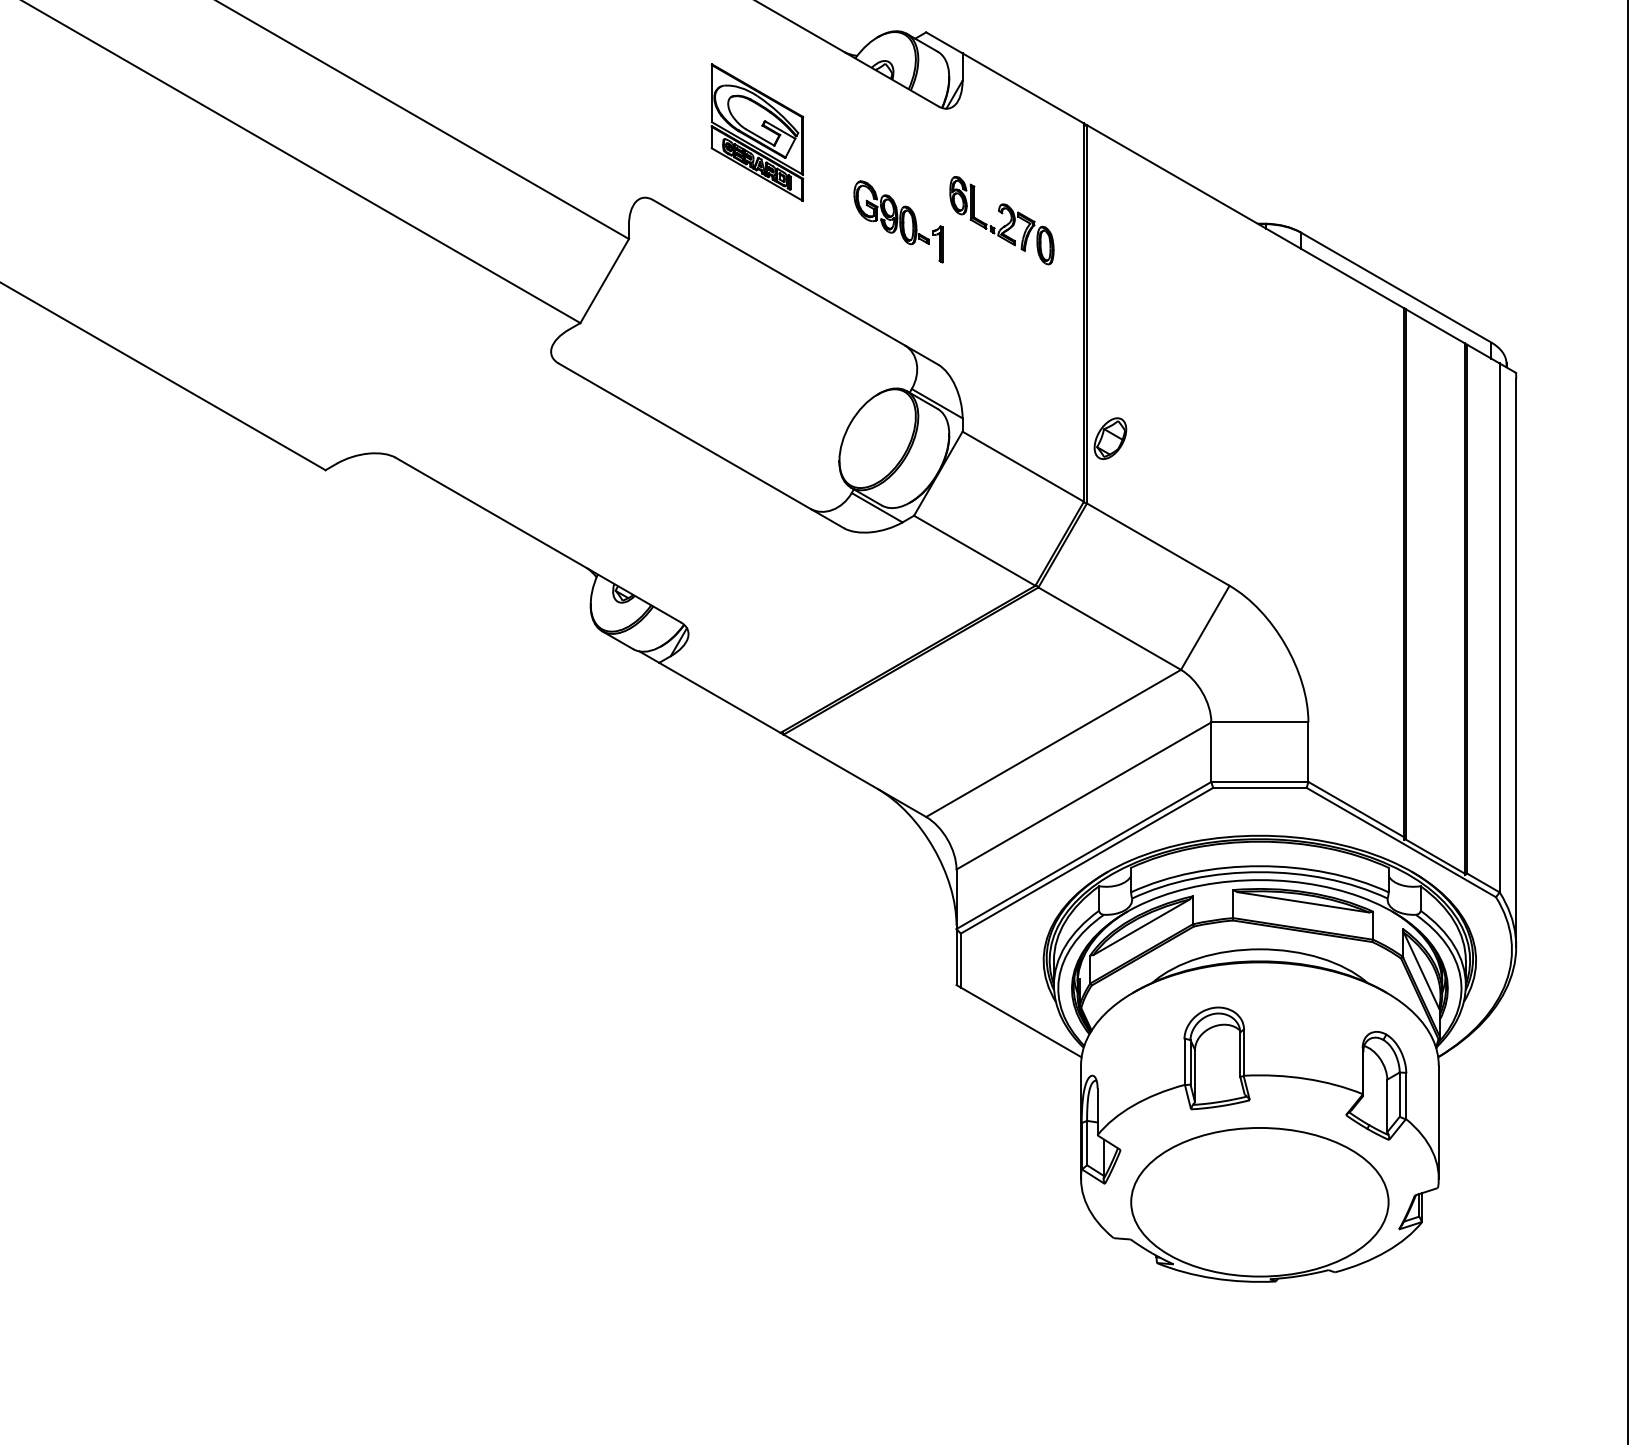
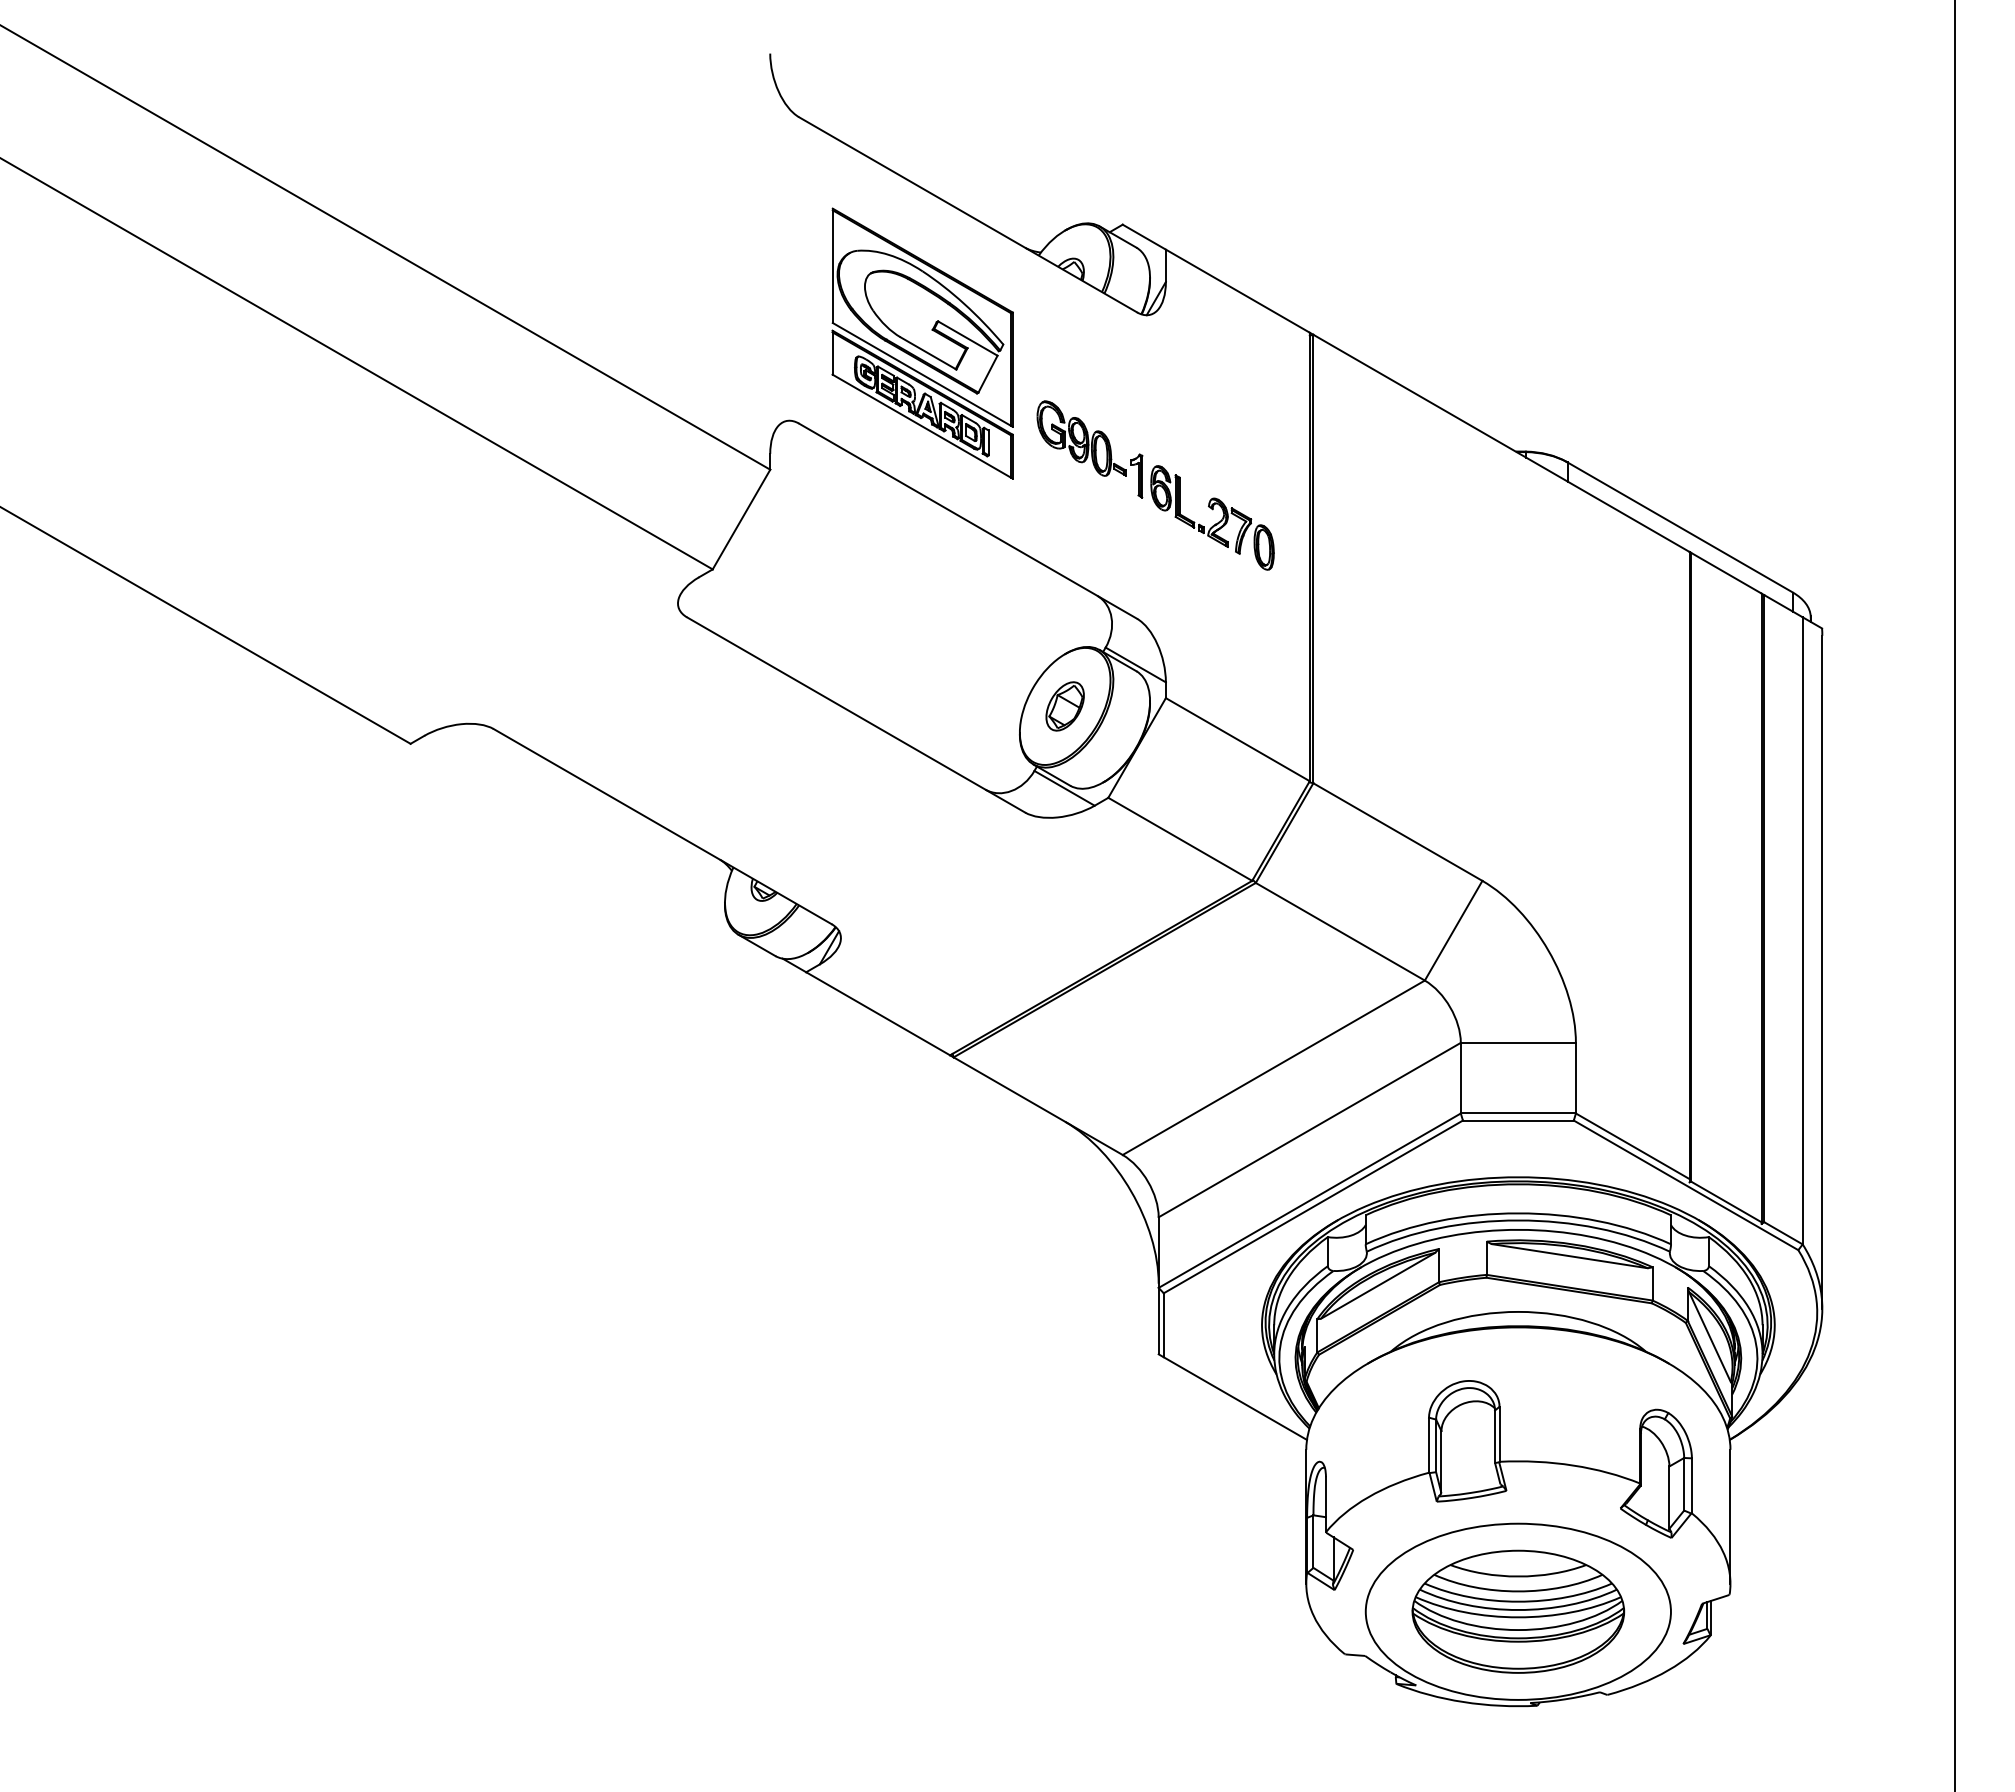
part: (757, 132) -> (922, 343), size x1.67
part: (1004, 225) -> (1215, 523), moved
part: (1109, 438) -> (1064, 706), moved
part: (1259, 1201) -> (1518, 1611), added

